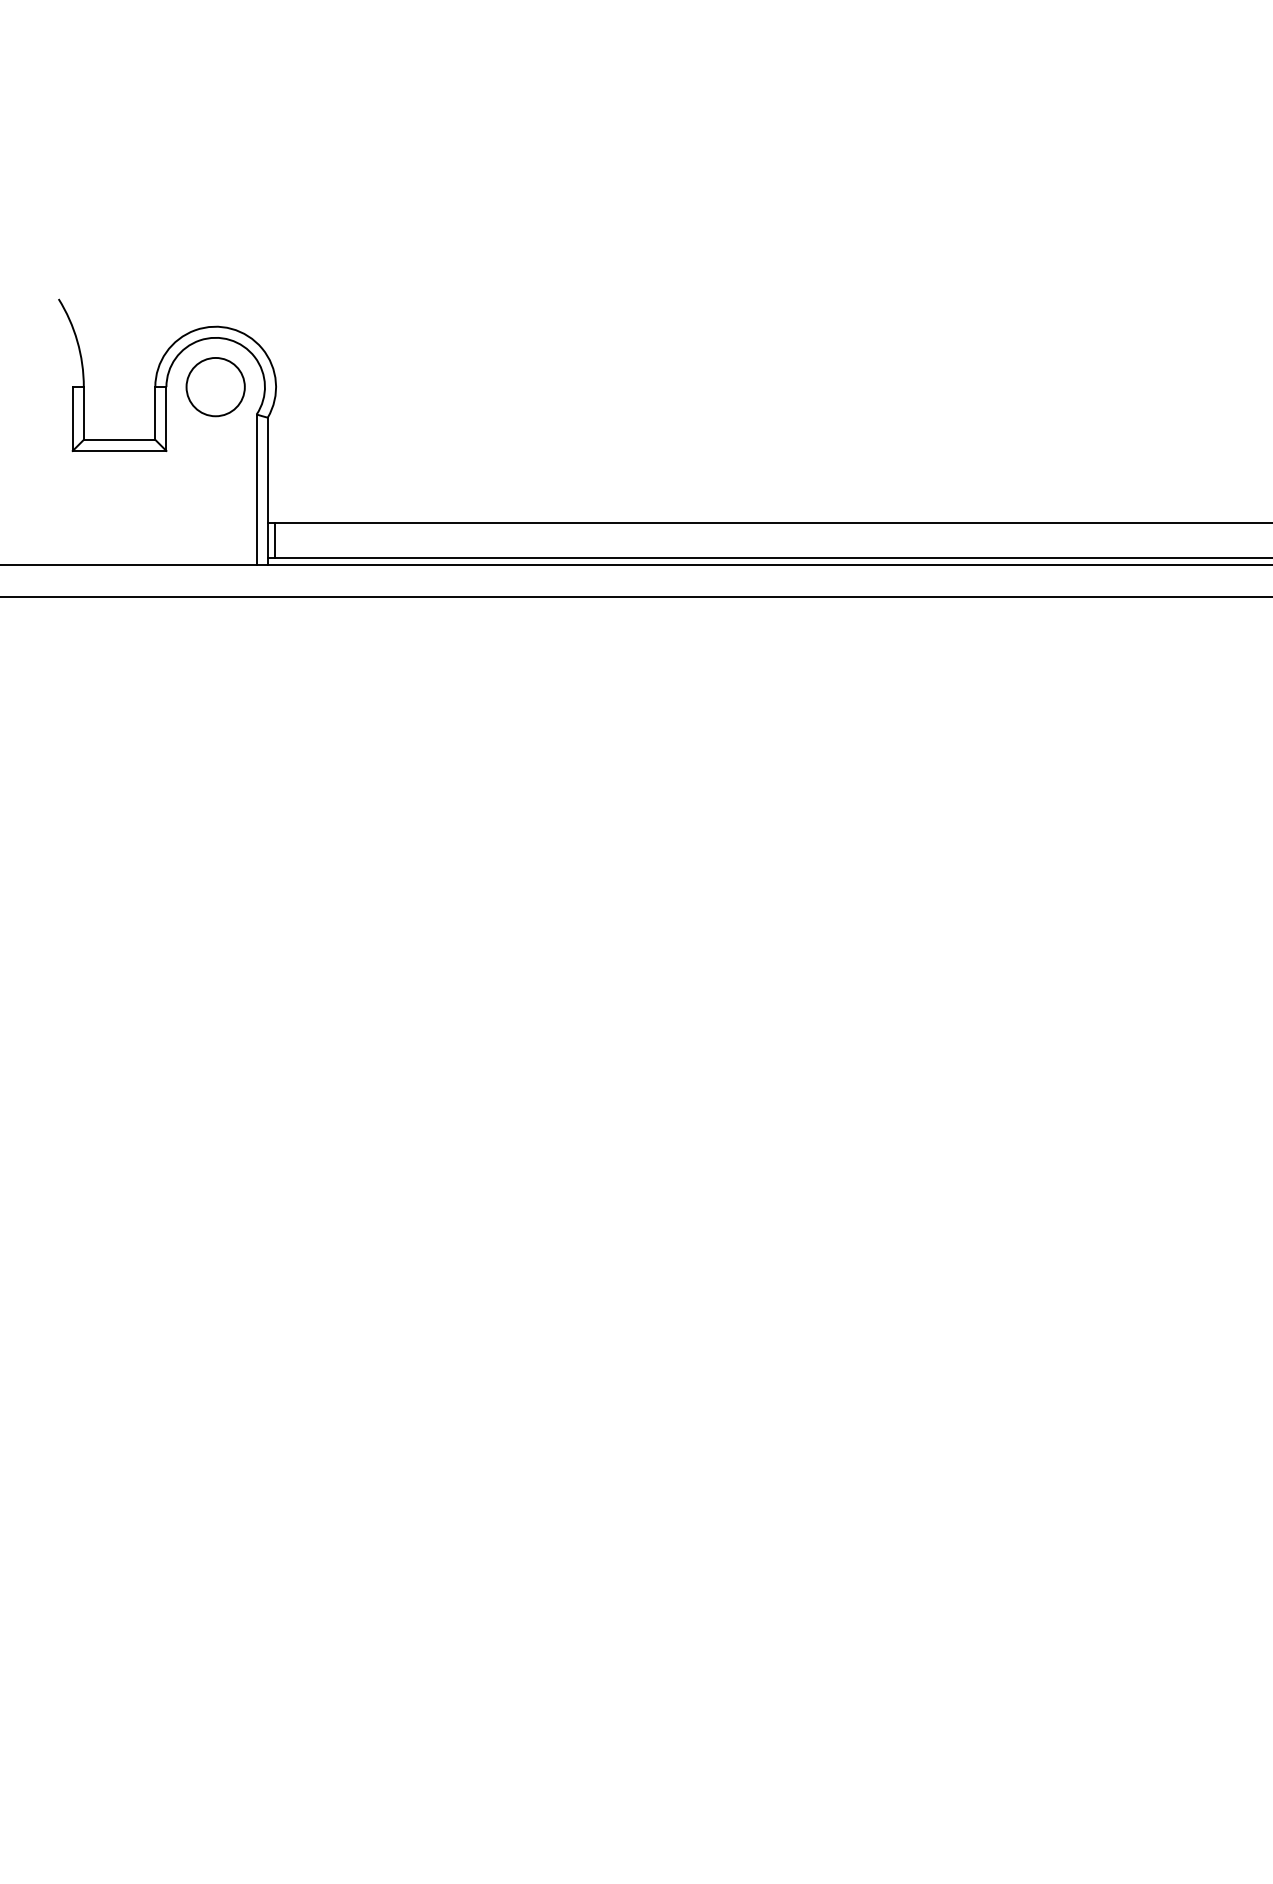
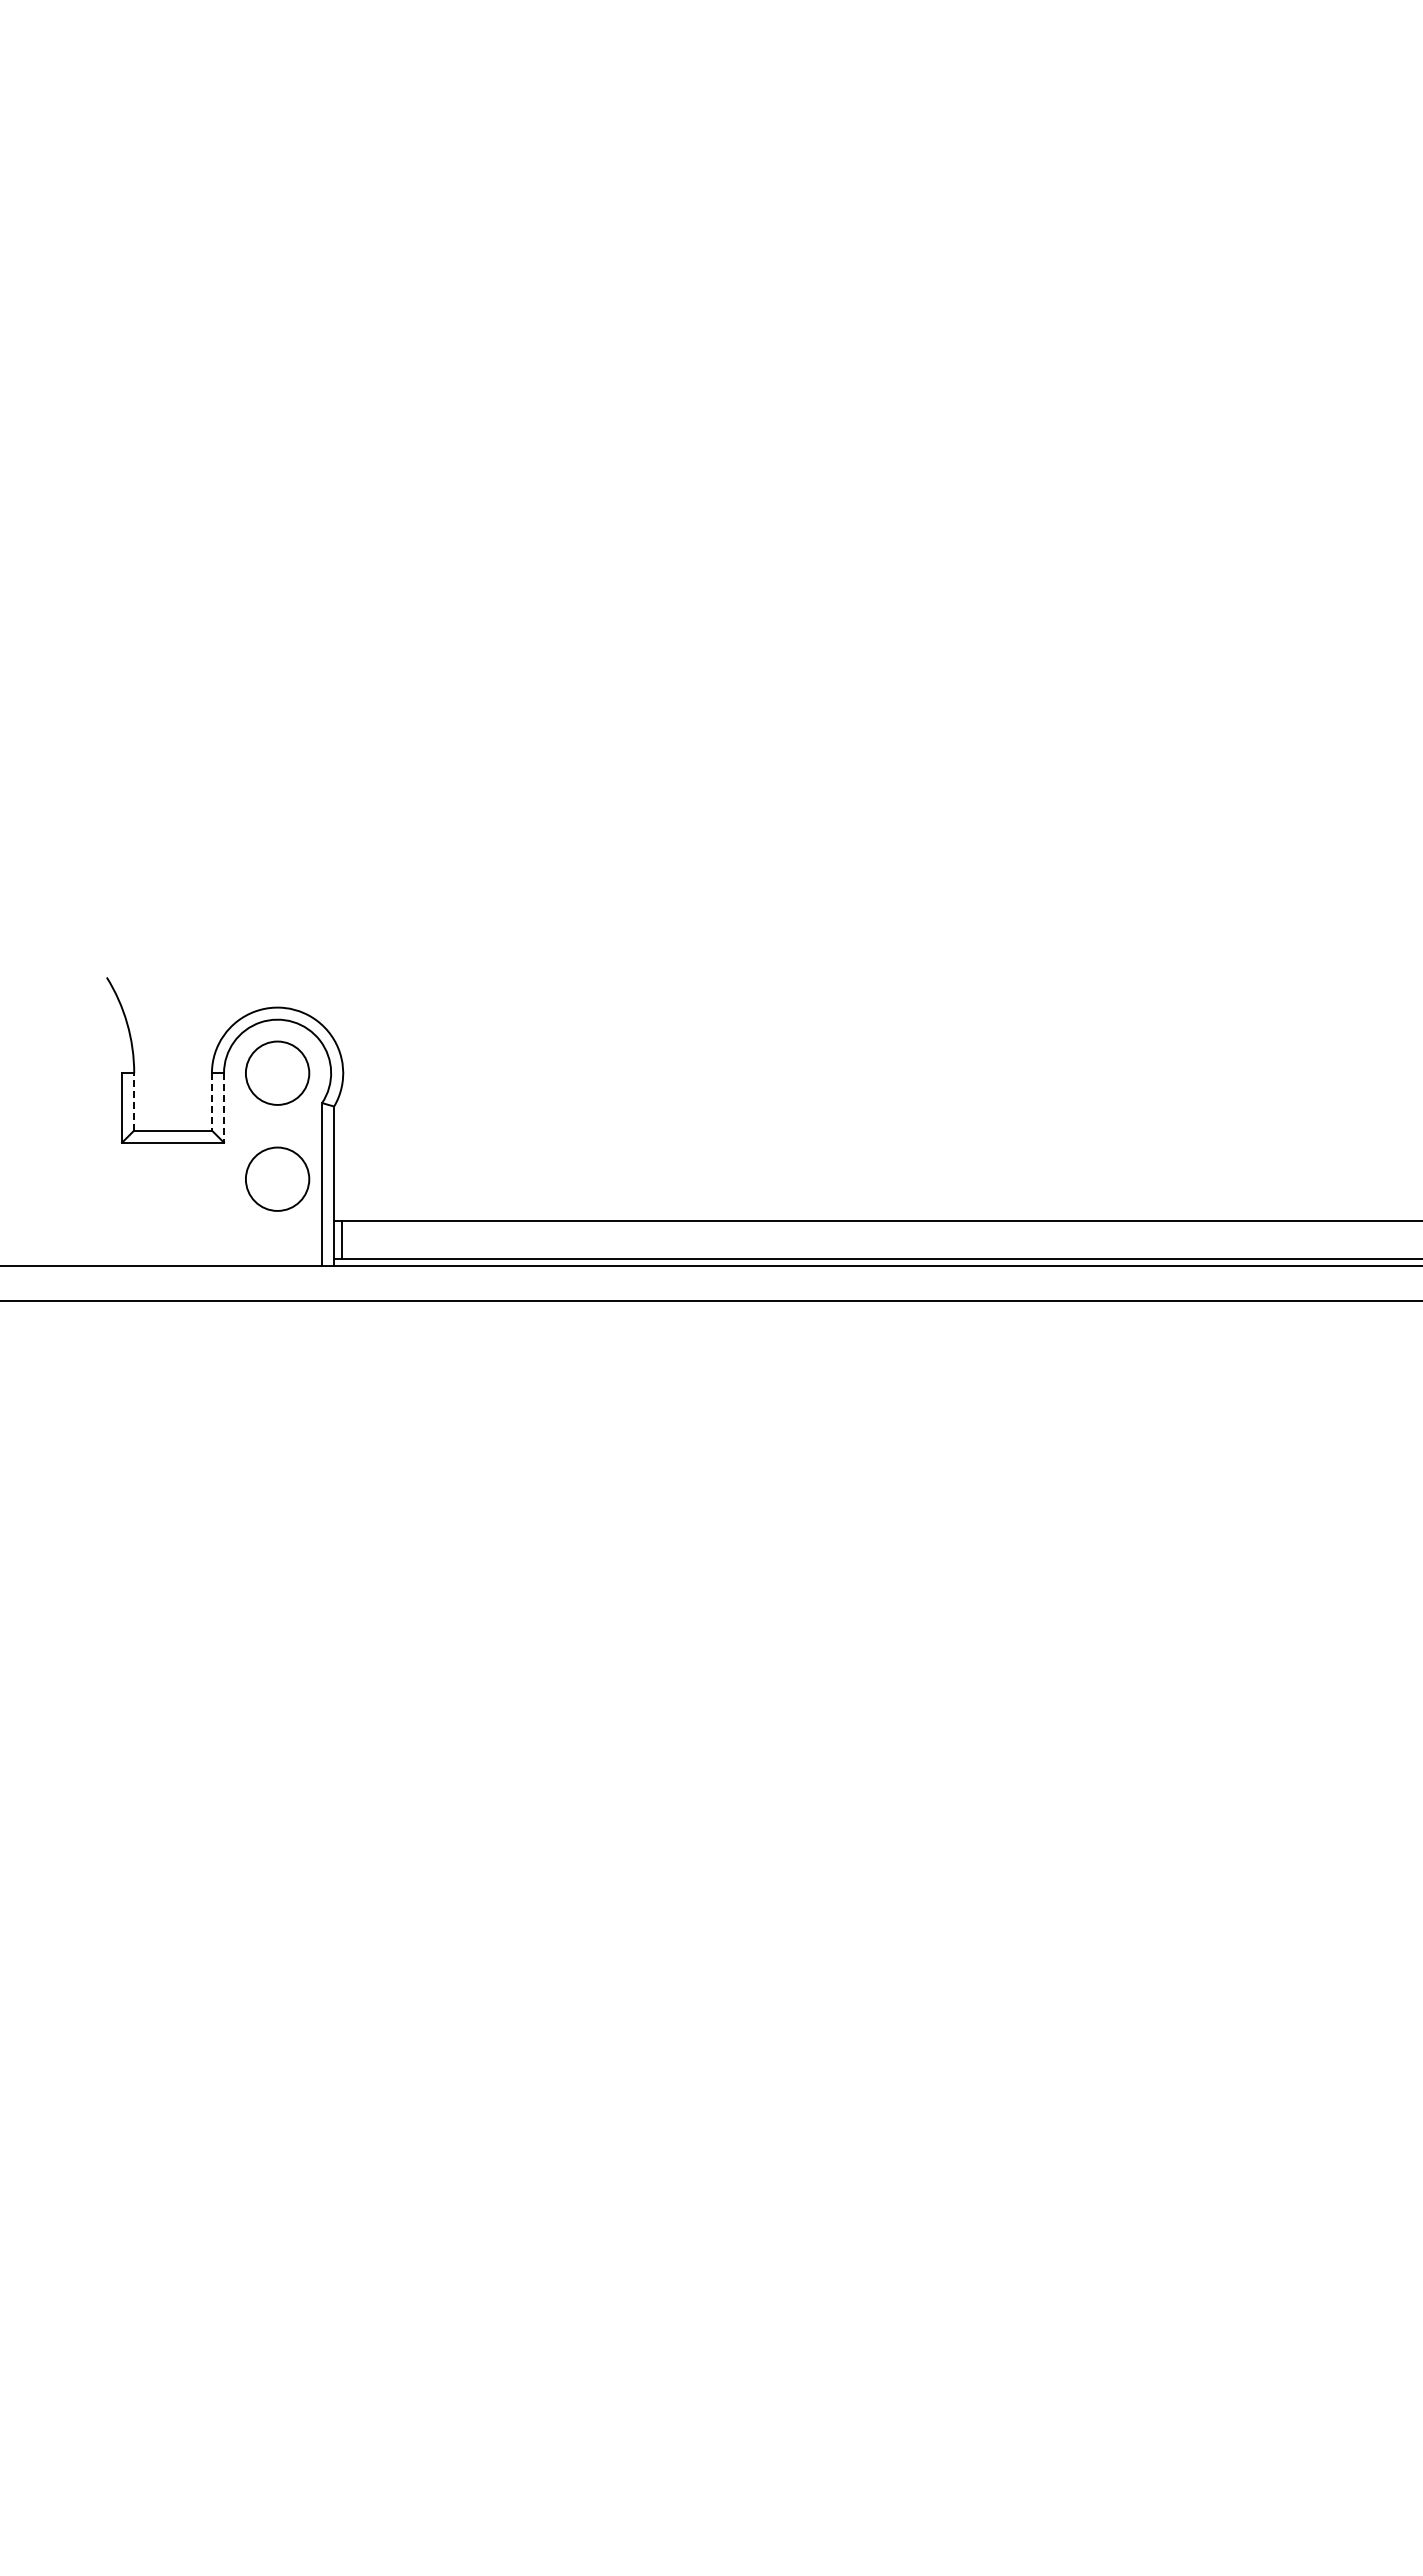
line: (84, 413) -> (134, 1101), solid -> dashed
line: (154, 413) -> (211, 1101), solid -> dashed
line: (166, 418) -> (224, 1107), solid -> dashed
circle: (215, 483) -> (277, 1178), added

